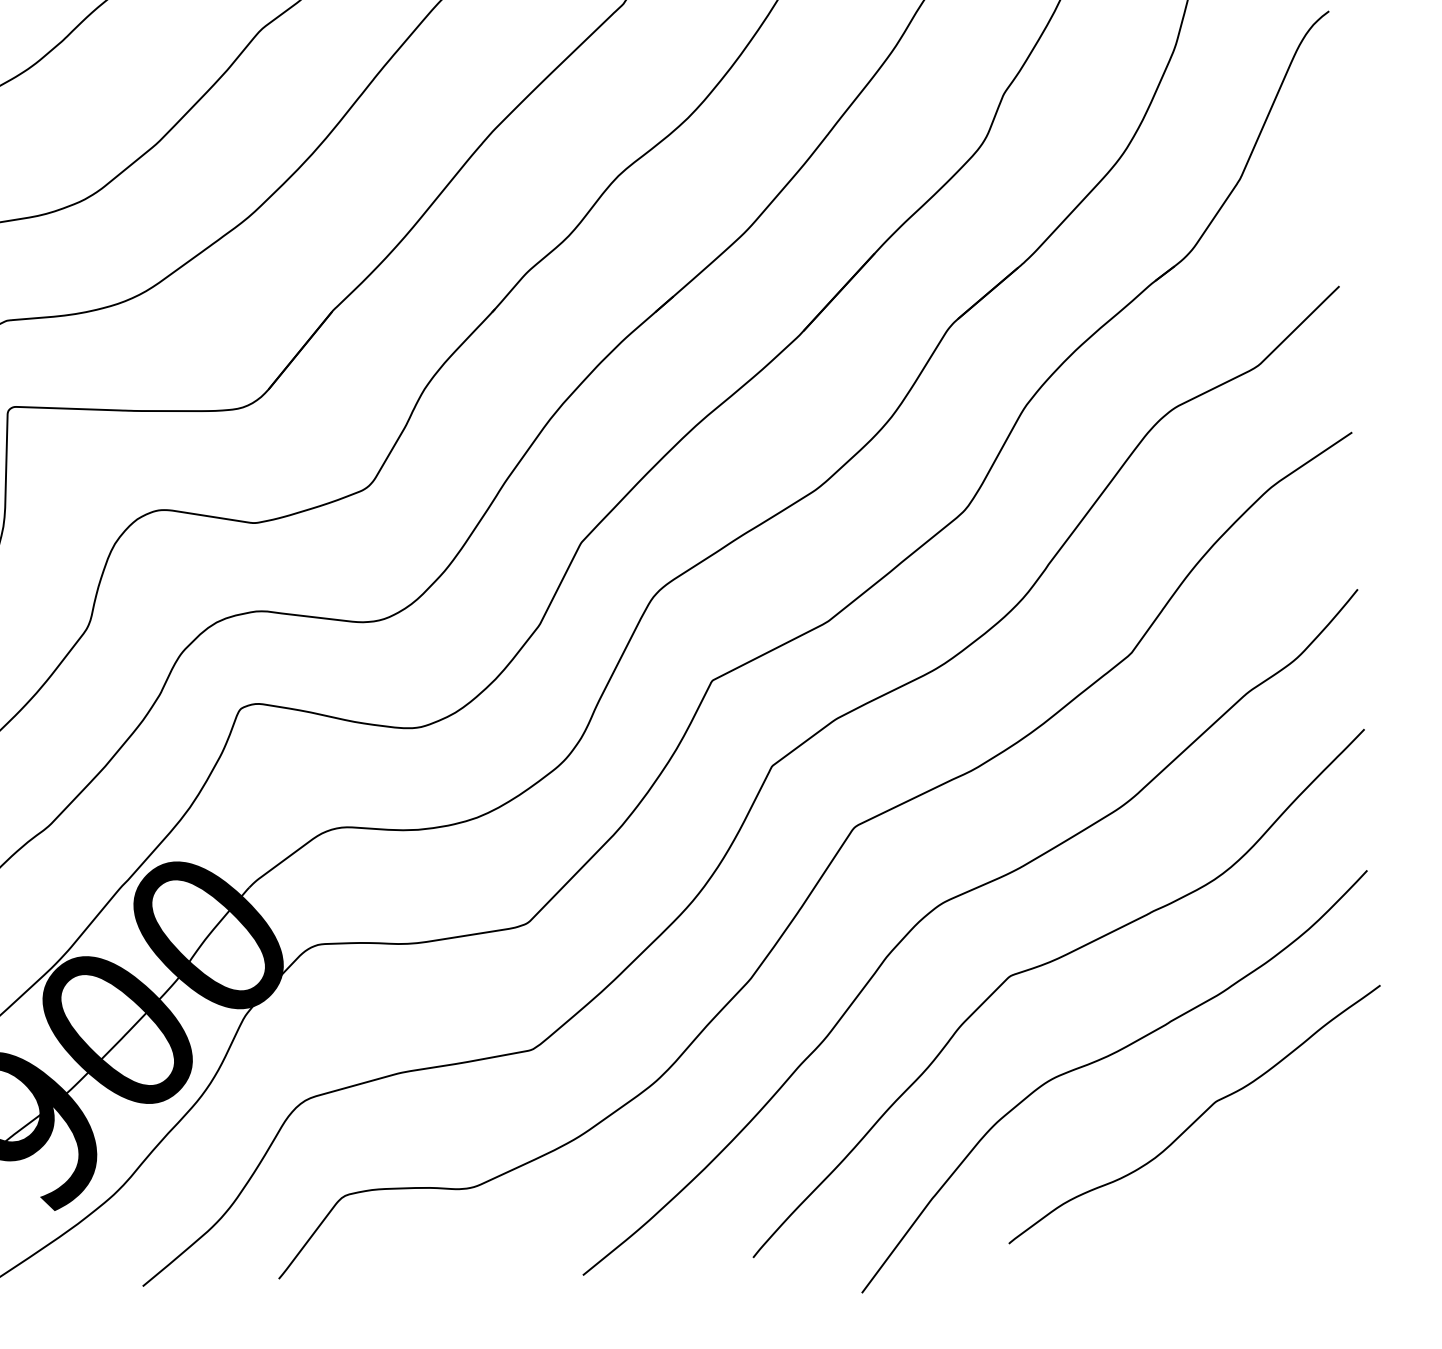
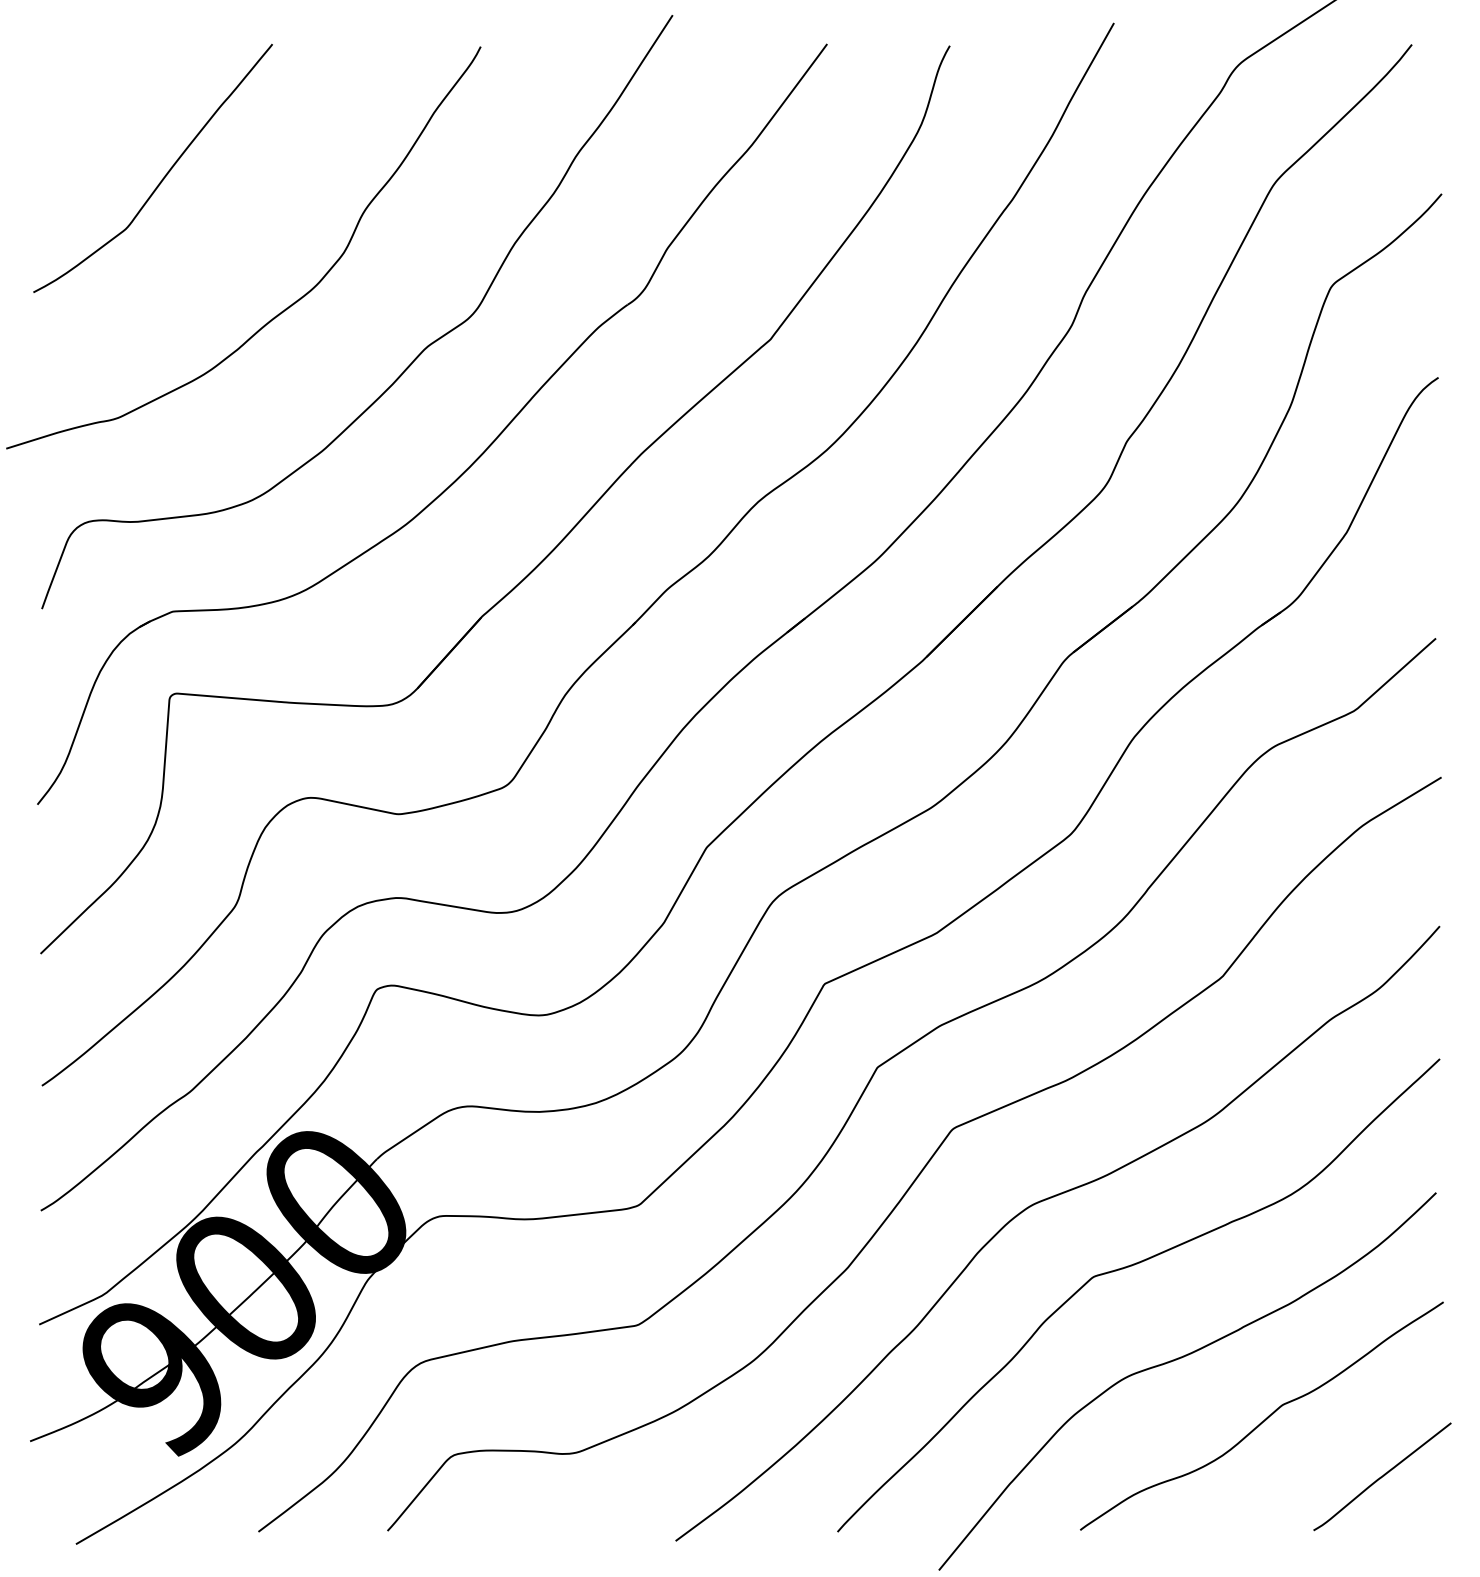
curve: (1324, 1172) -> (1382, 1476), added

